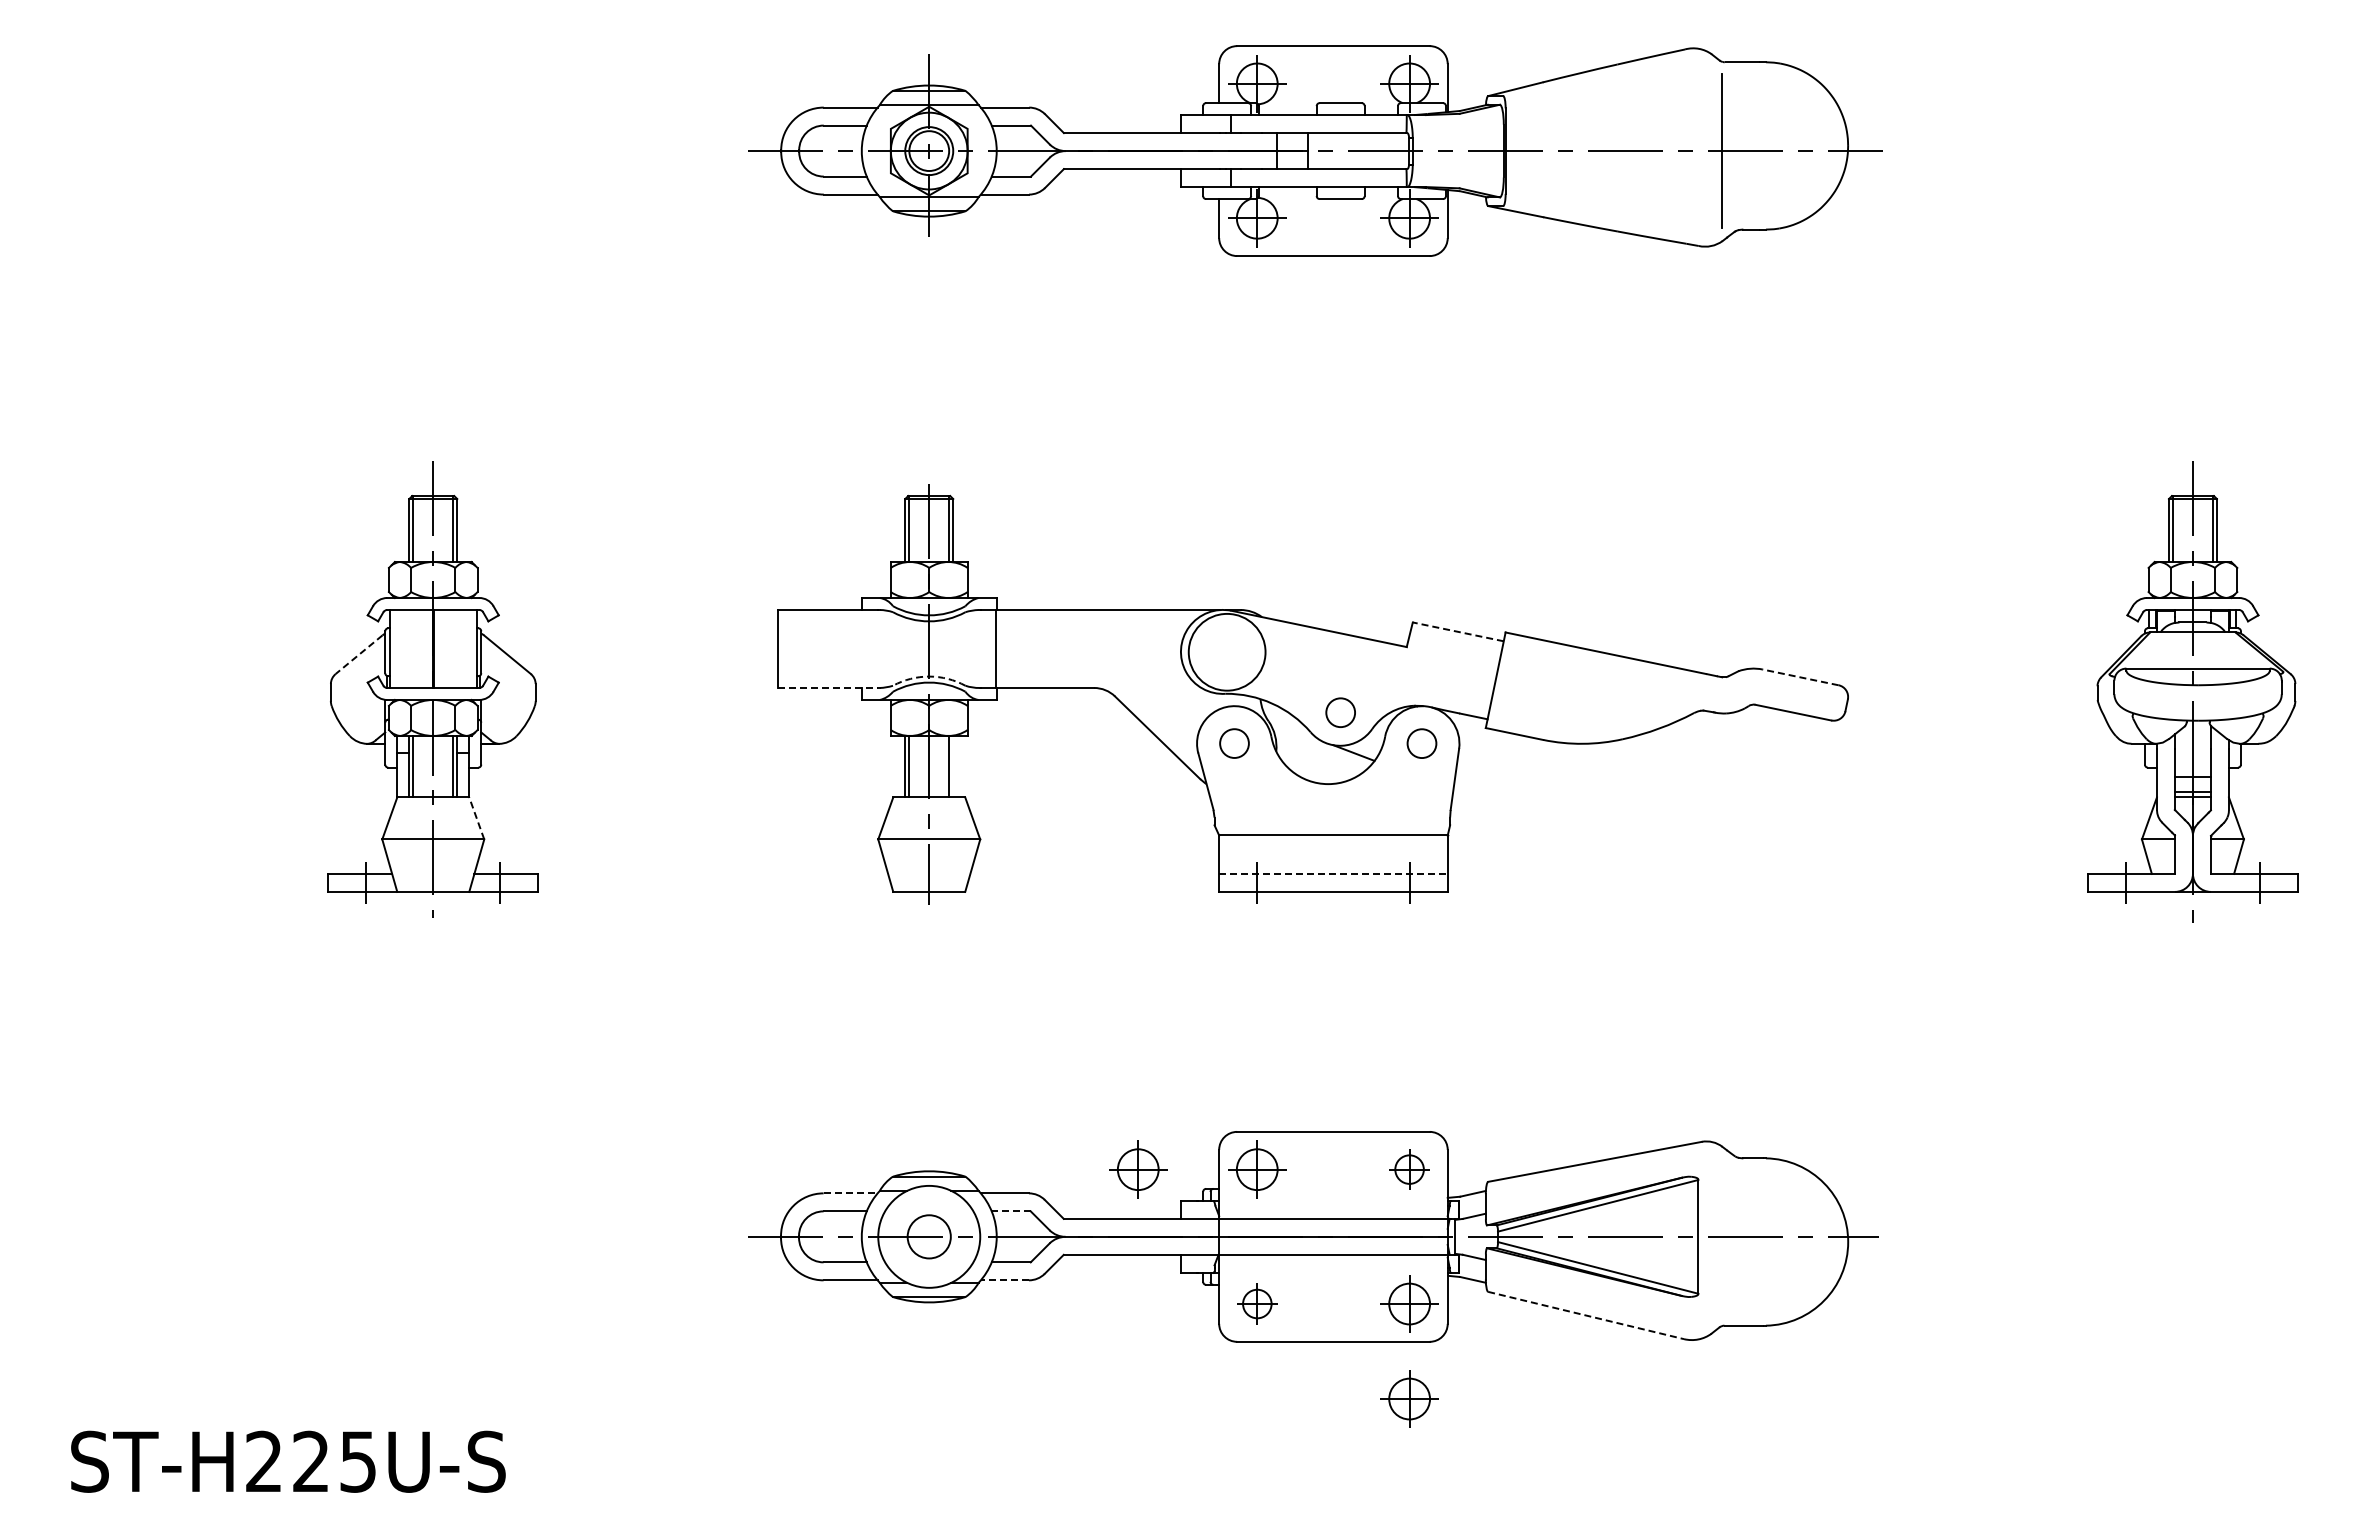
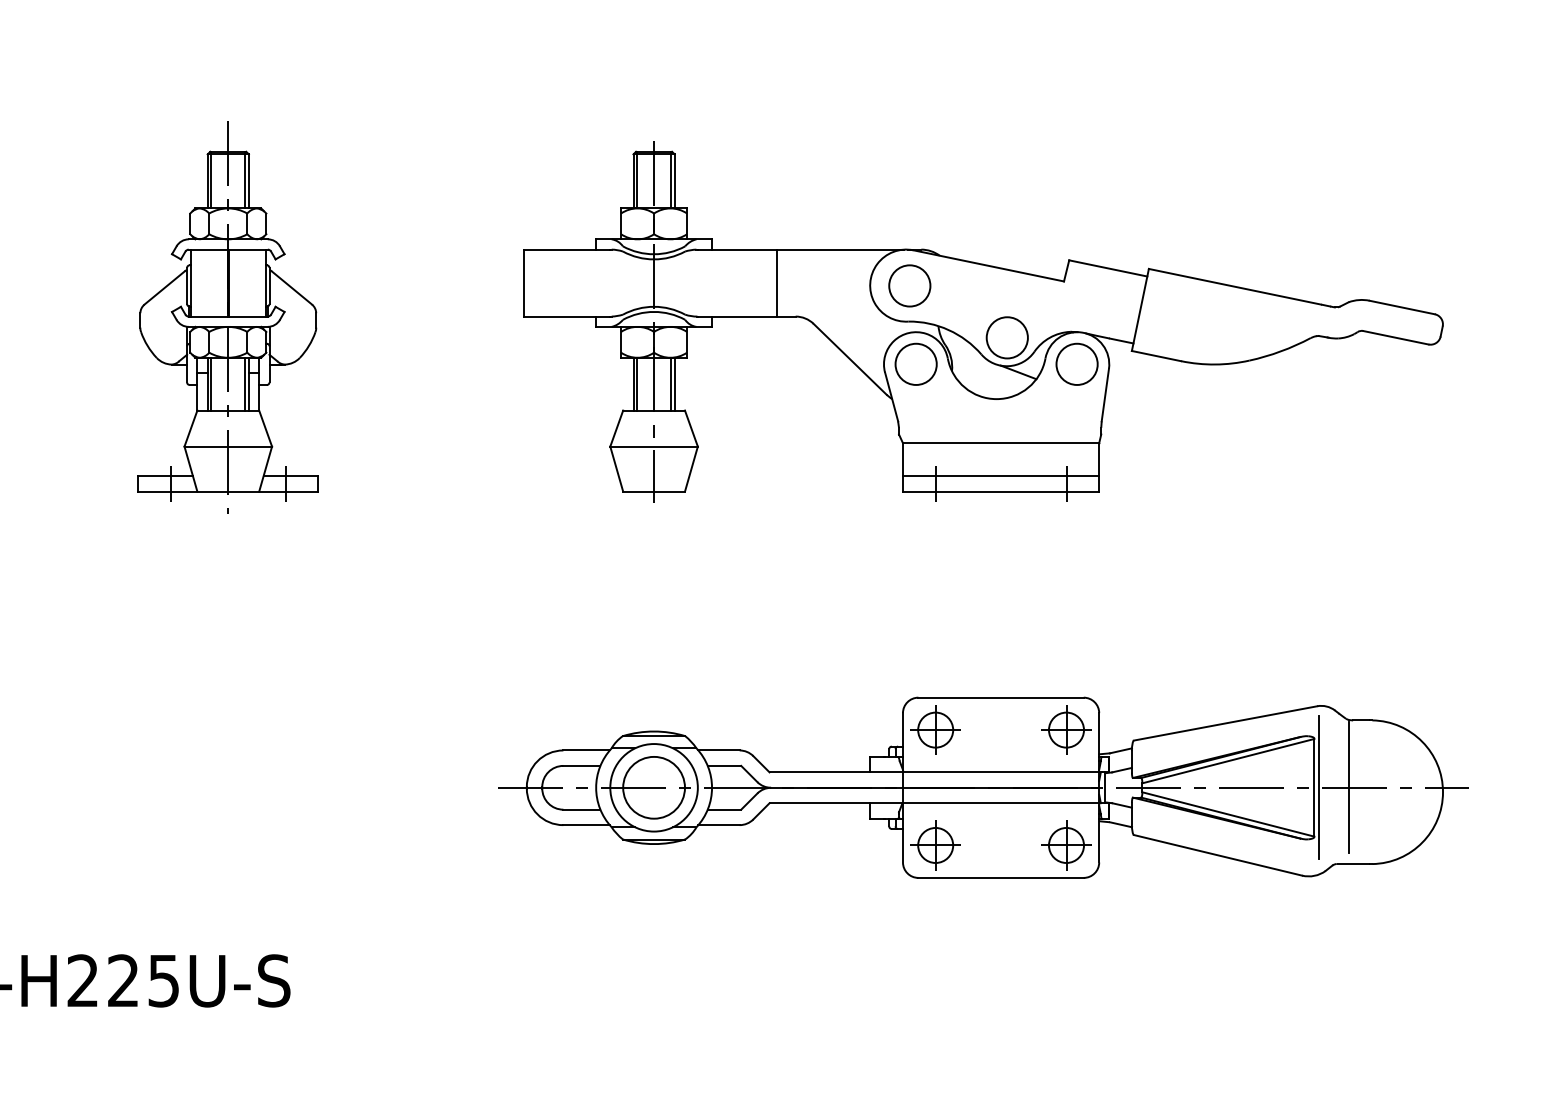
line: (1457, 631) -> (1107, 268), dashed -> solid
line: (996, 648) -> (777, 282), moved
circle: (1227, 652) -> (910, 286), size x0.62
line: (358, 655) -> (164, 288), dashed -> solid
arc: (929, 676) -> (654, 306), dashed -> solid
line: (1800, 677) -> (1402, 307), dashed -> solid
line: (827, 687) -> (566, 316), dashed -> solid
circle: (1340, 712) -> (1007, 337), size x1.67
circle: (1234, 743) -> (916, 364), size x1.67
circle: (1421, 743) -> (1076, 364), size x1.67
line: (953, 766) -> (674, 383), added
line: (476, 817) -> (265, 427), dashed -> solid
line: (1333, 873) -> (1001, 475), dashed -> solid
part: (1138, 1169) -> (833, 729), removed
part: (1409, 1169) -> (1066, 729), size x1.43
line: (850, 1193) -> (586, 750), dashed -> solid
line: (1011, 1211) -> (724, 766), dashed -> solid
circle: (929, 1236) -> (654, 787), size x1.67
line: (1703, 1236) -> (1318, 787), added
line: (1738, 1236) -> (1348, 787), added
line: (1004, 1280) -> (718, 825), dashed -> solid
part: (1257, 1303) -> (935, 845), size x1.43
line: (1586, 1315) -> (1218, 855), dashed -> solid
part: (1409, 1398) -> (1066, 926), removed

